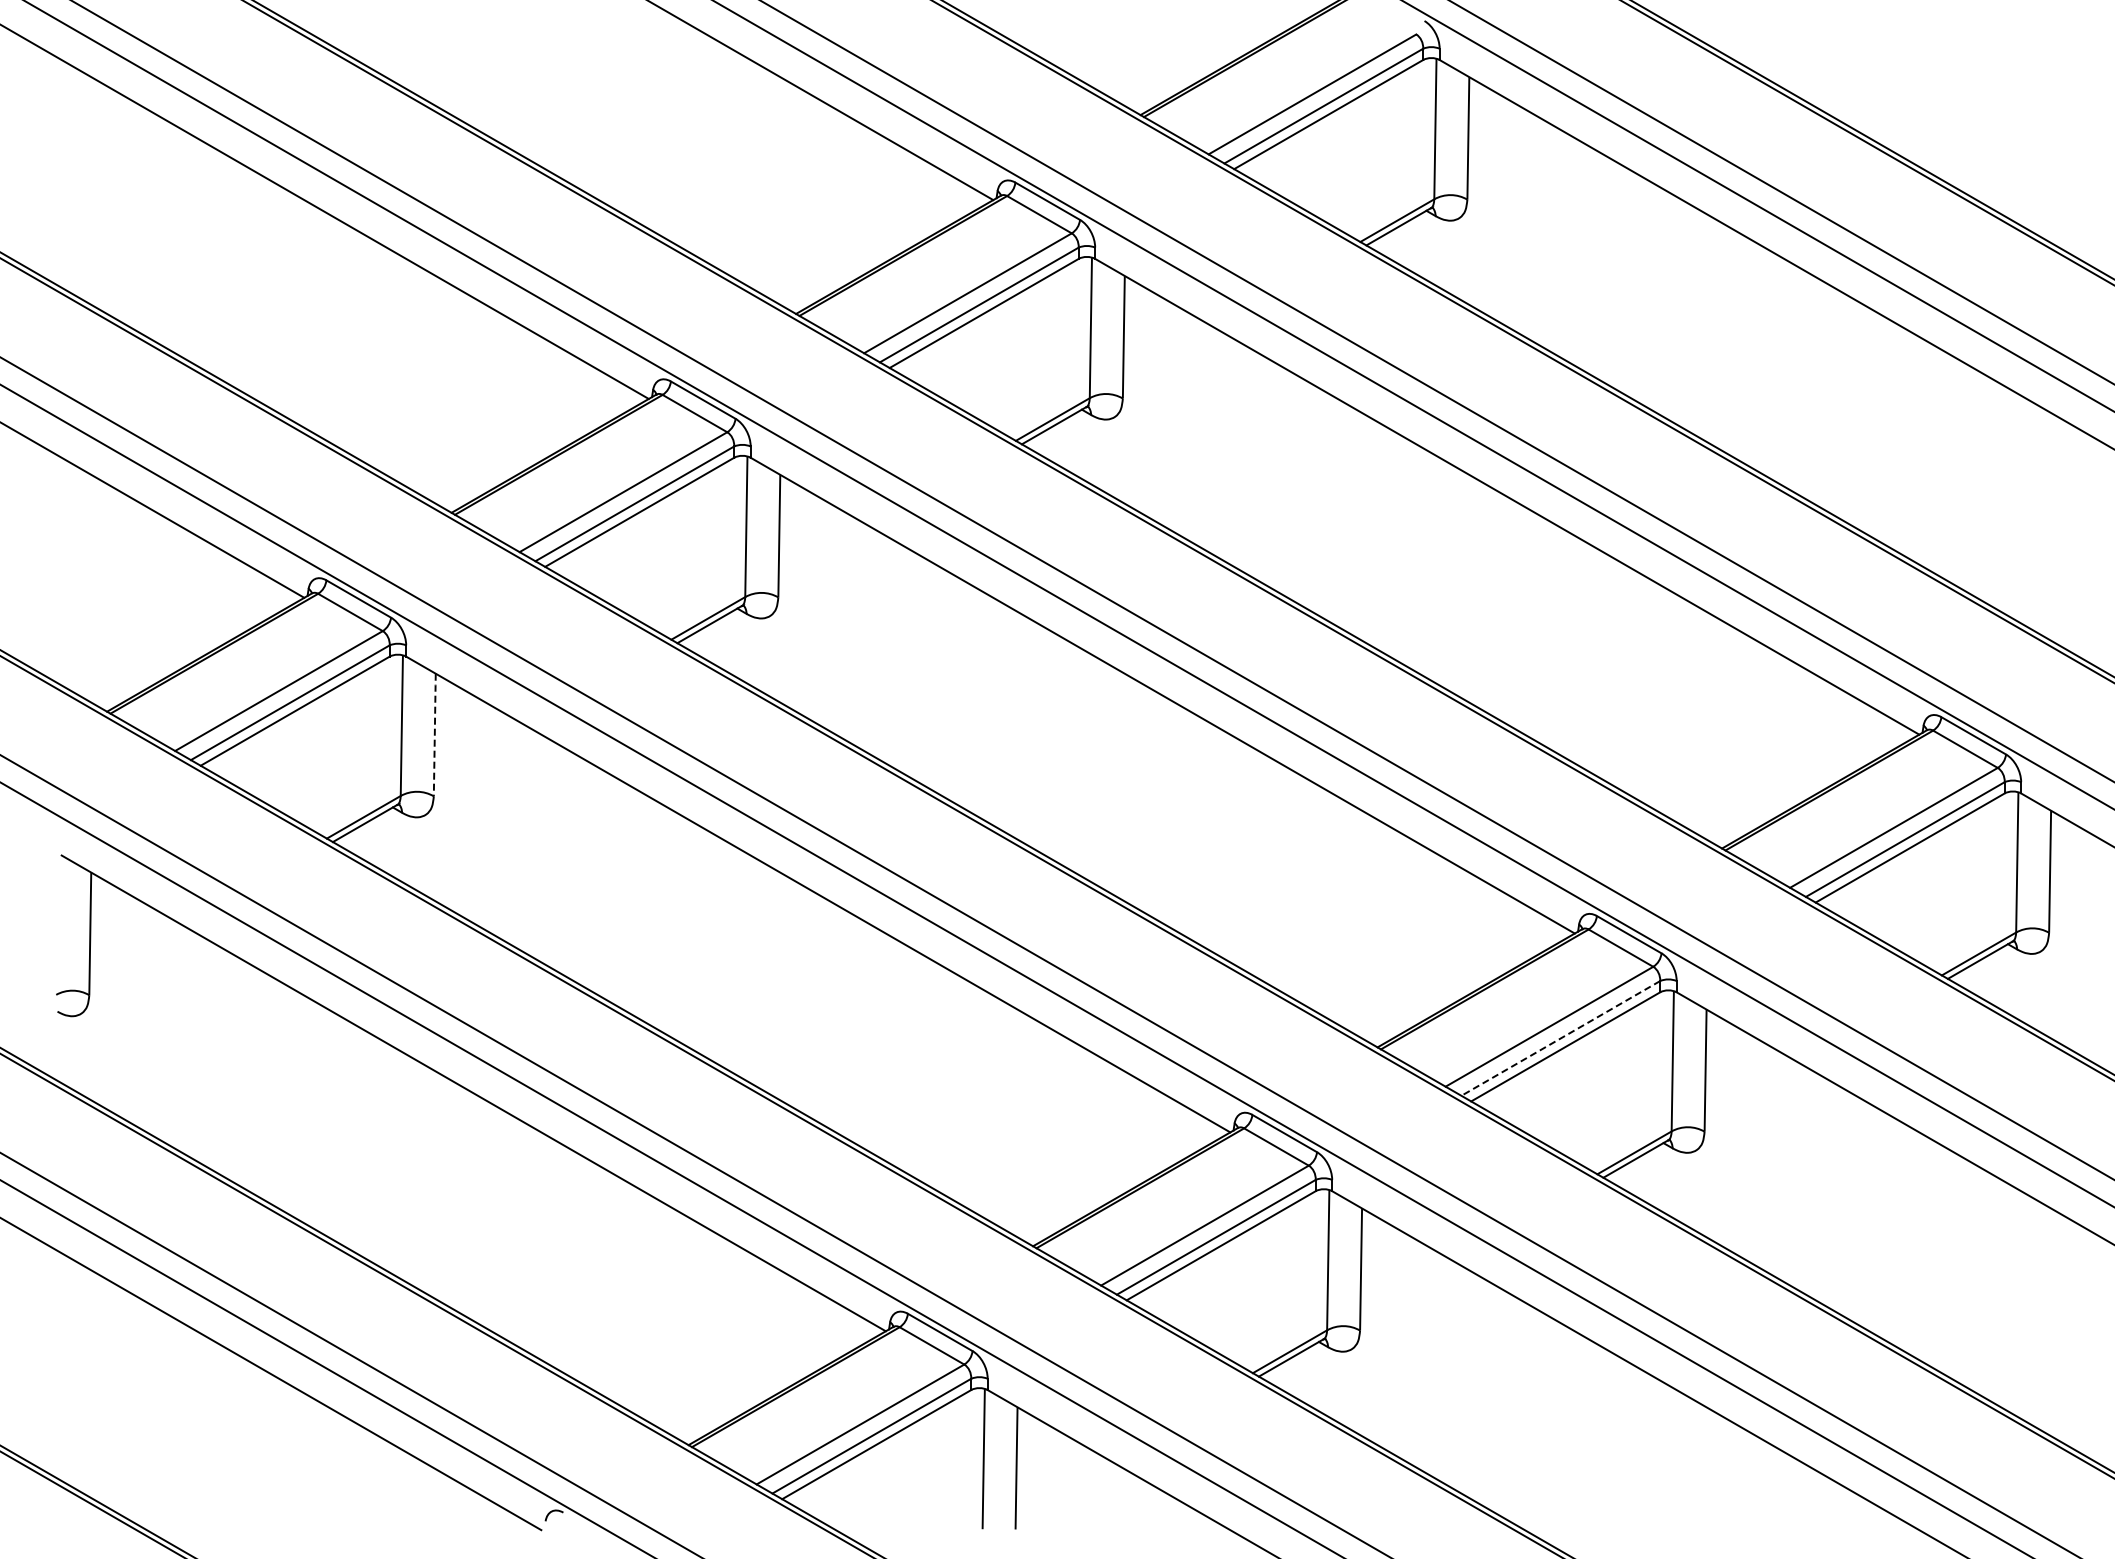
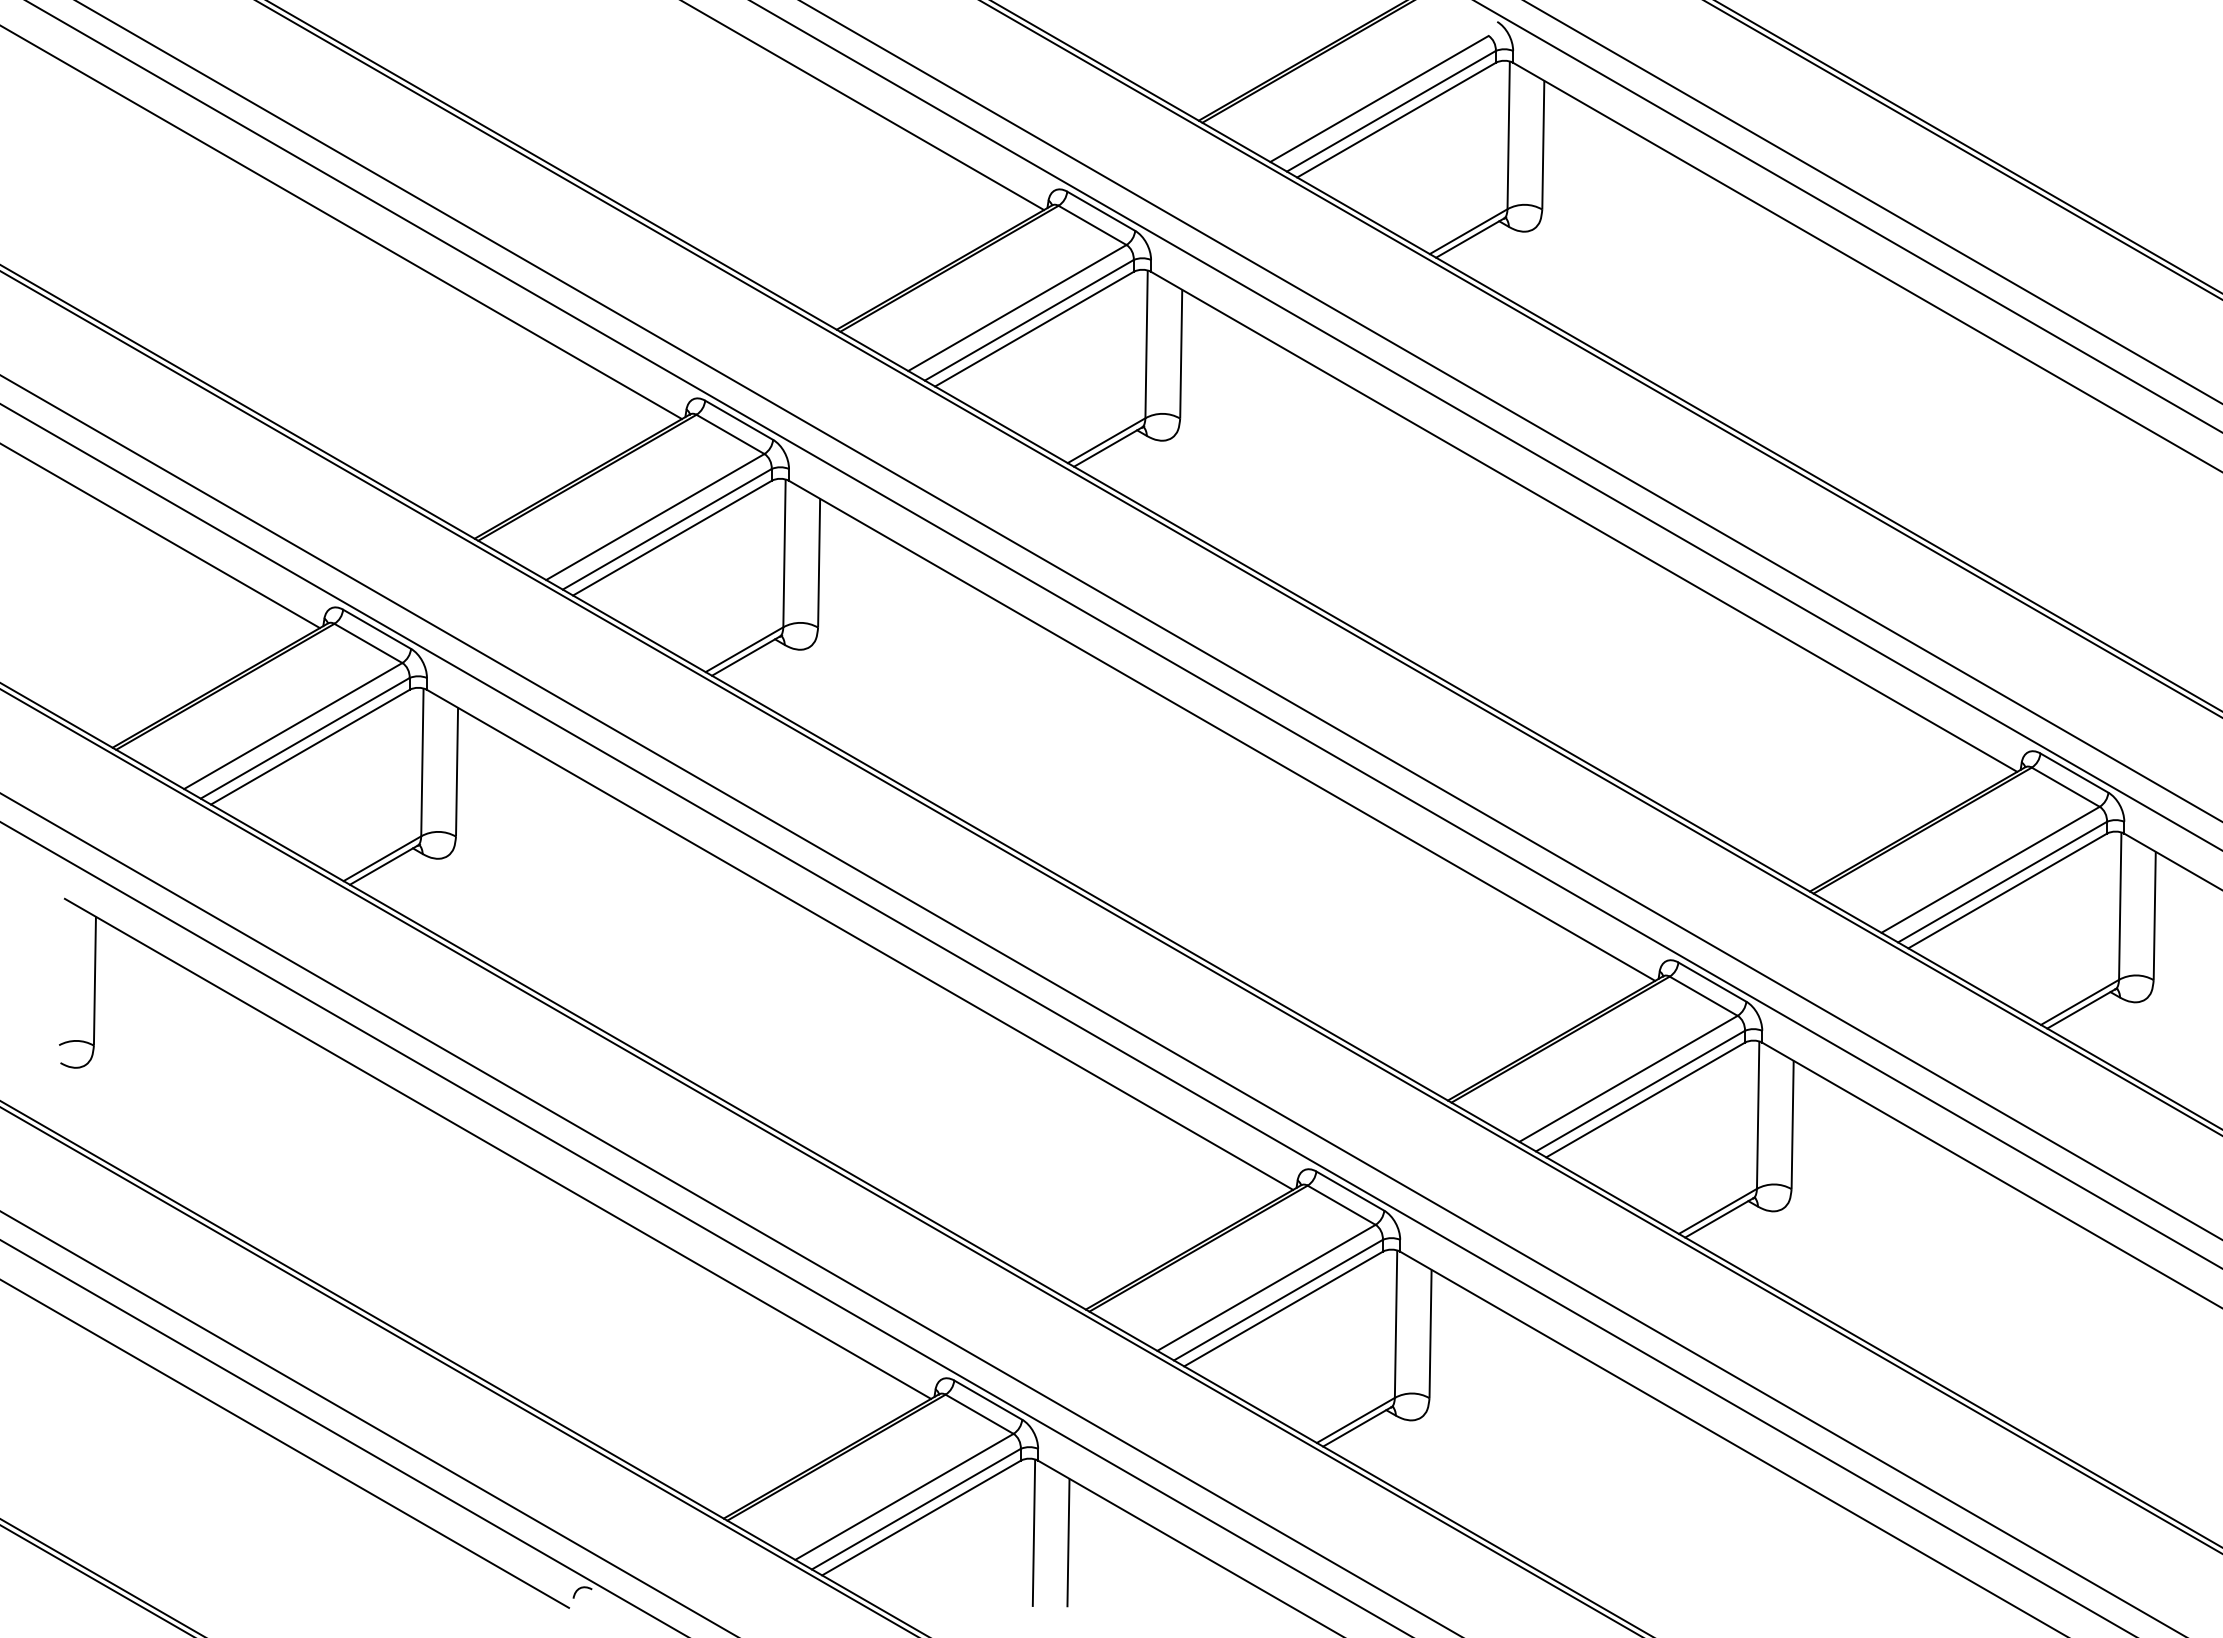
line: (434, 734) -> (456, 771), dashed -> solid
line: (1560, 1038) -> (1640, 1091), dashed -> solid

